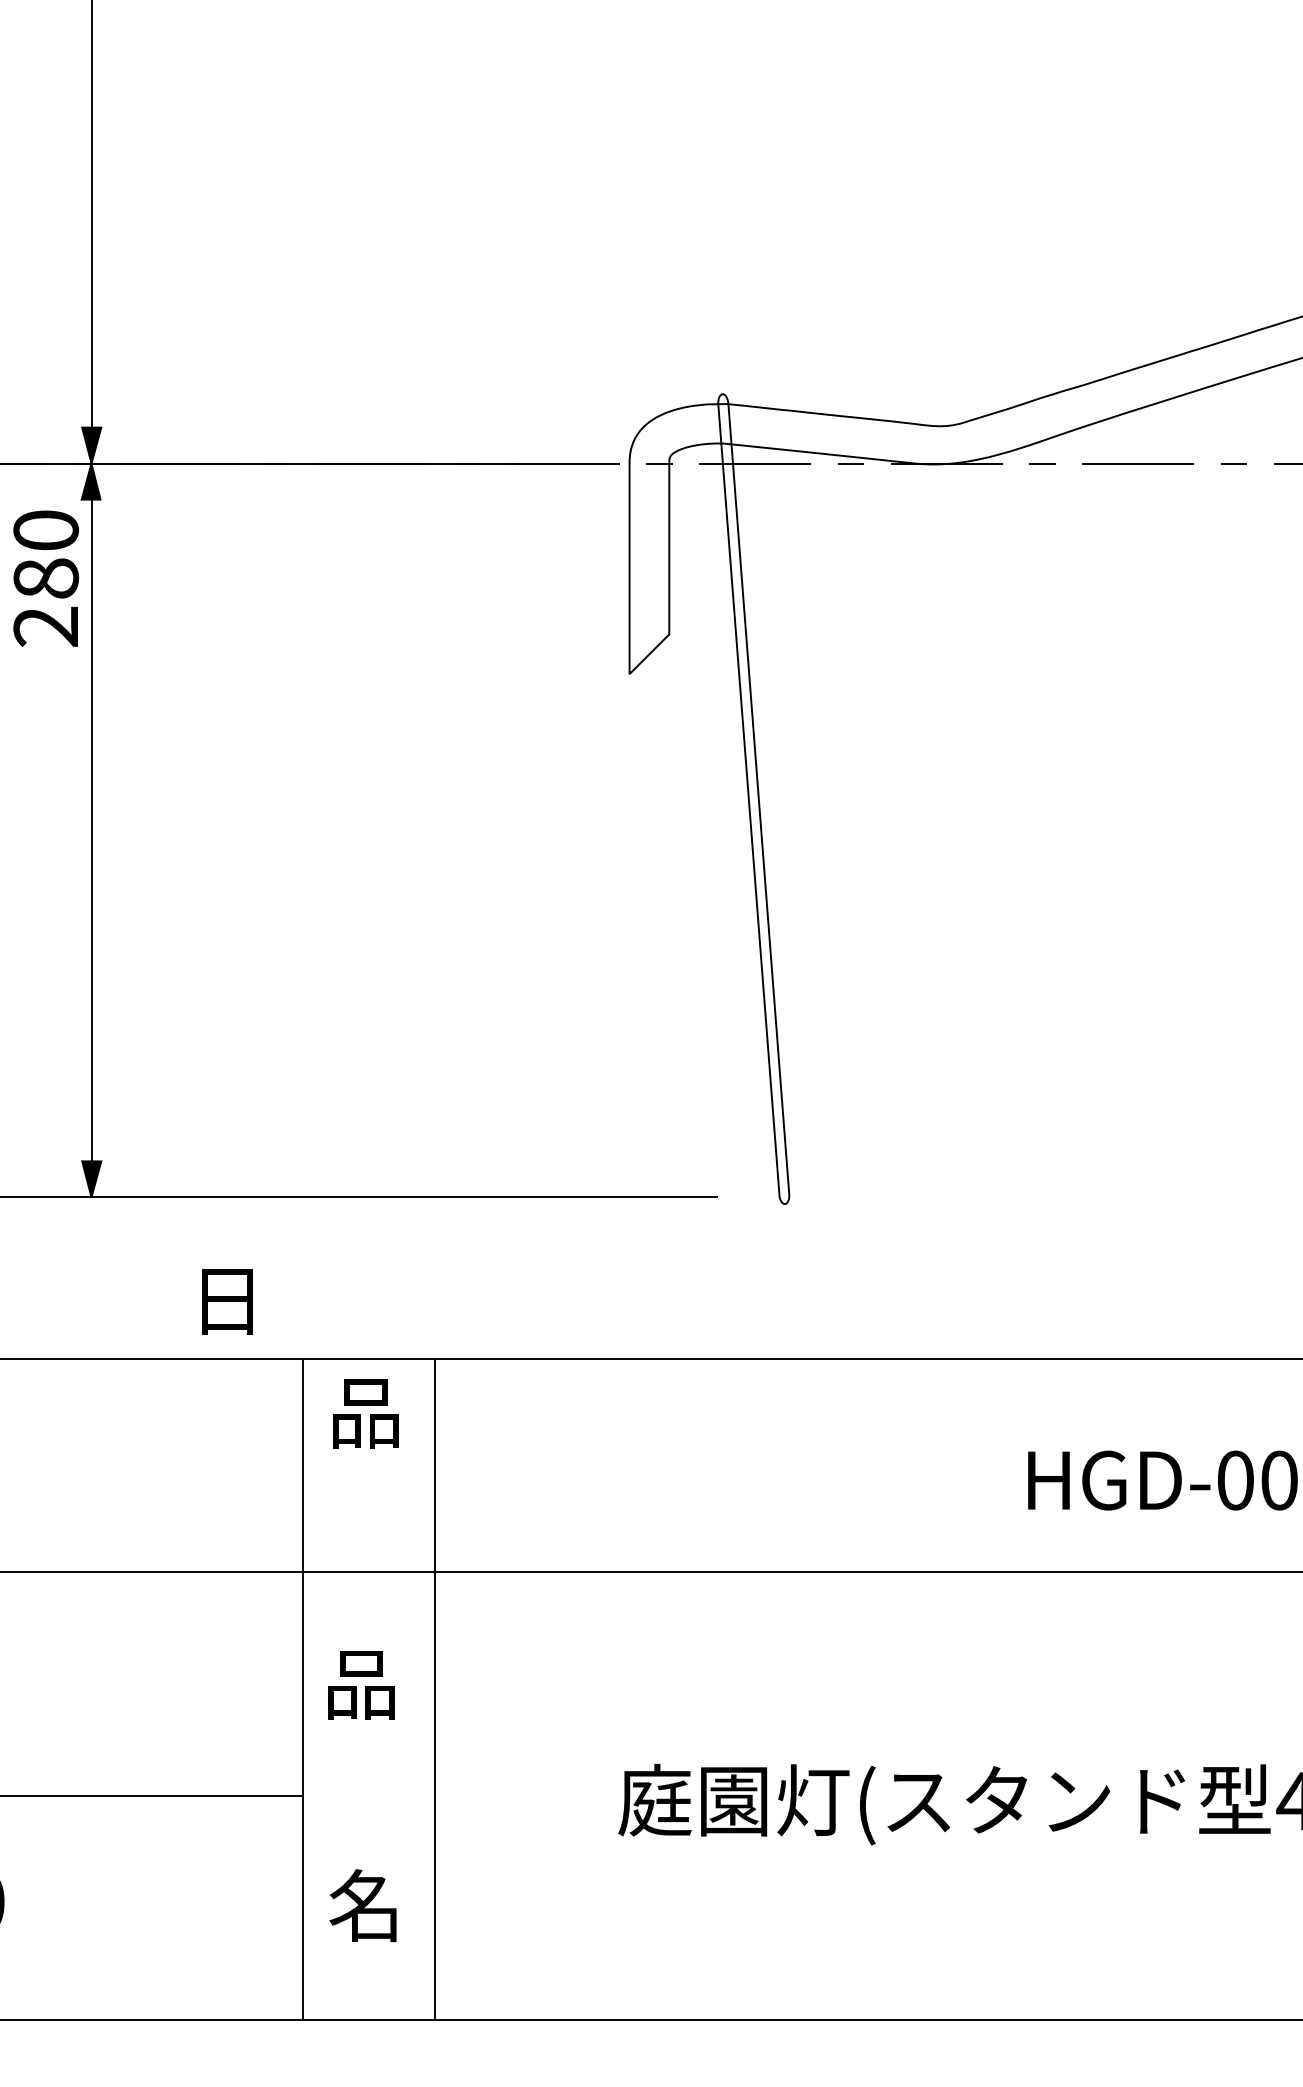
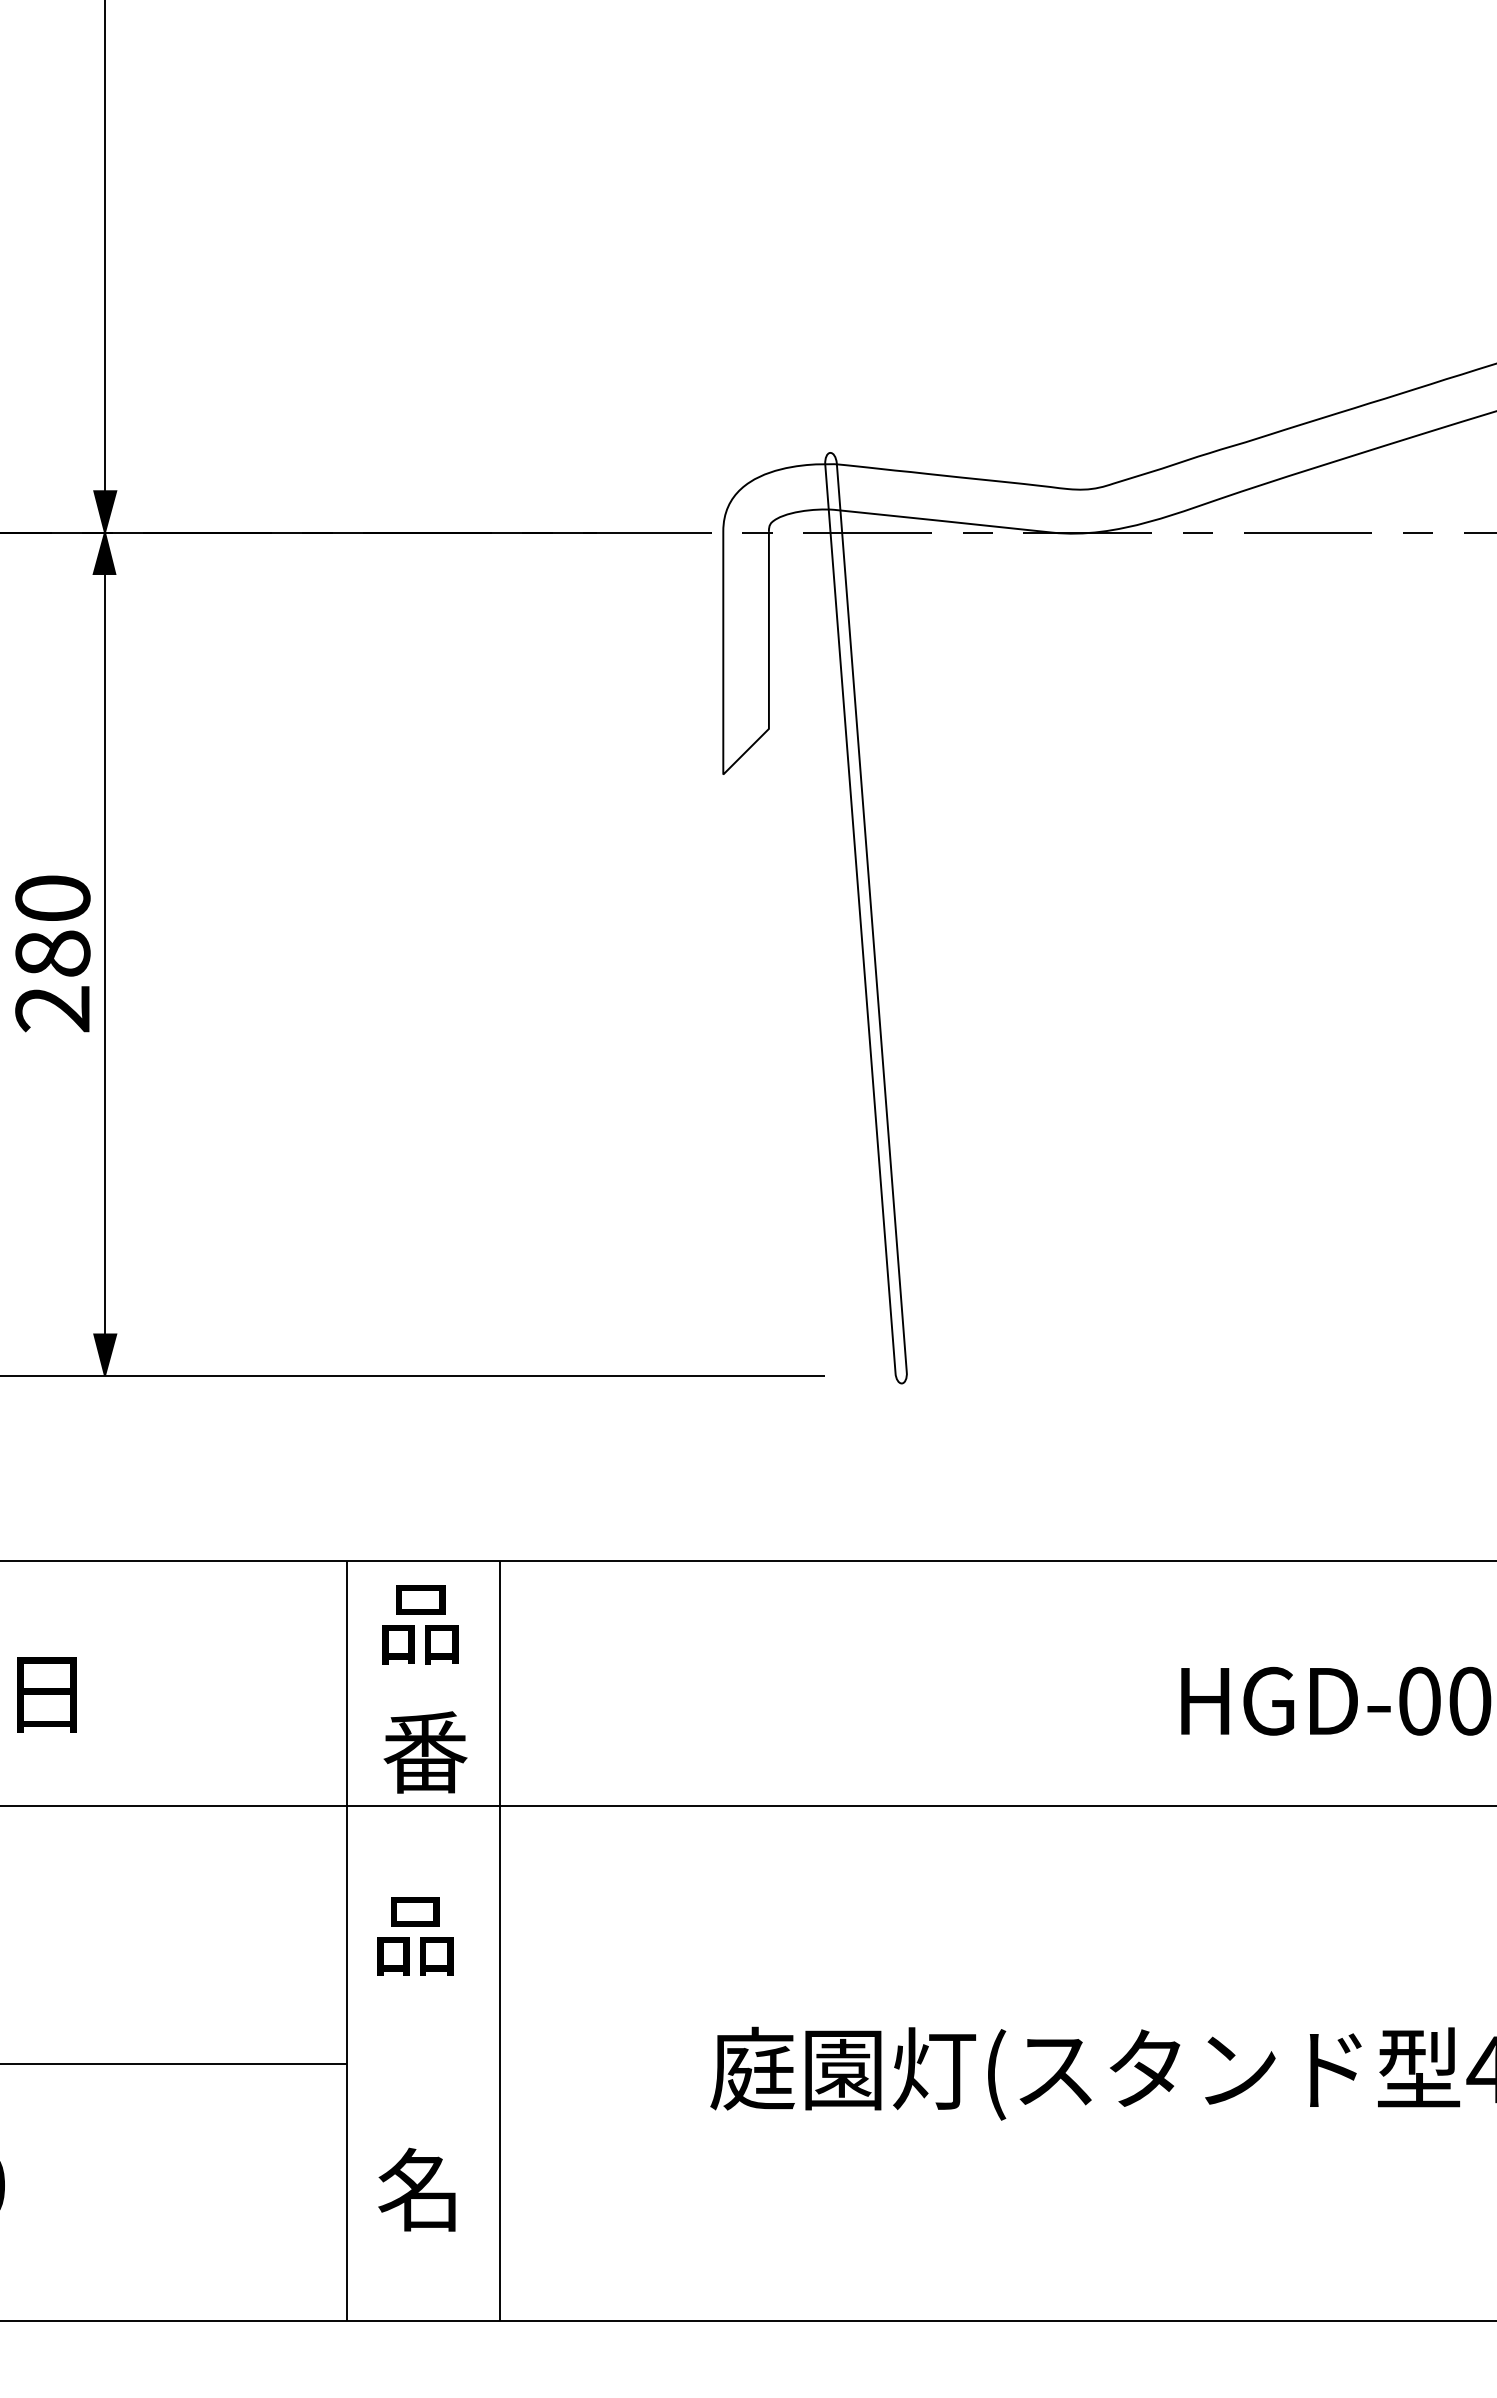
part: (45, 578) -> (52, 953), moved
text: (226, 1301) -> (46, 1694), moved
part: (370, 1525) -> (425, 1752), added

